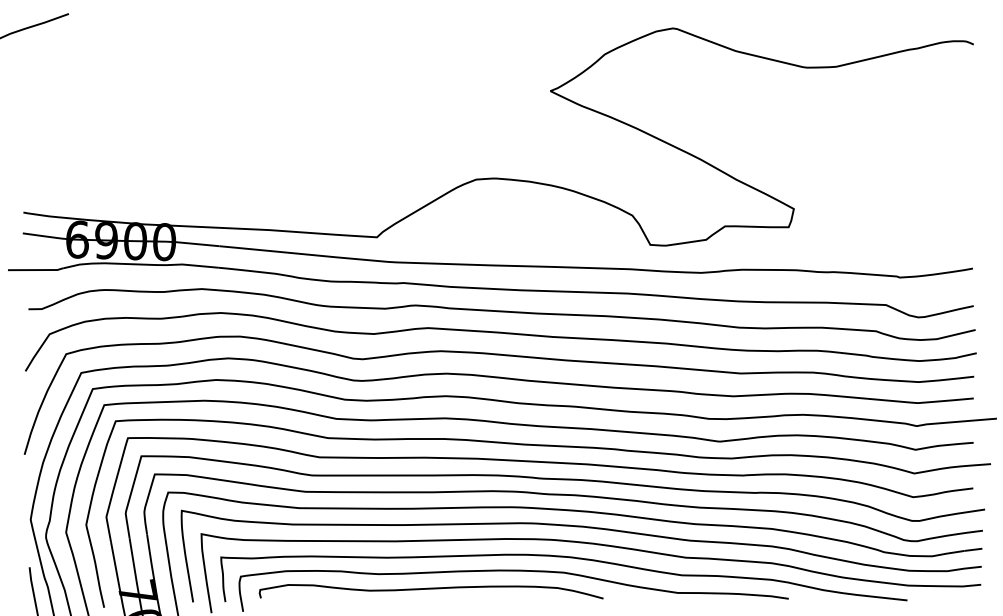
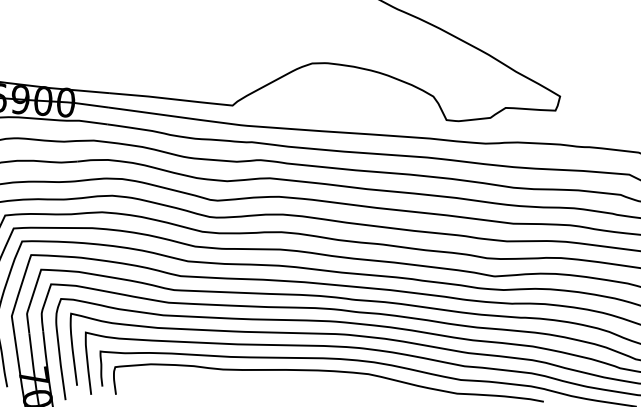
curve: (430, 589) -> (263, 383), removed

